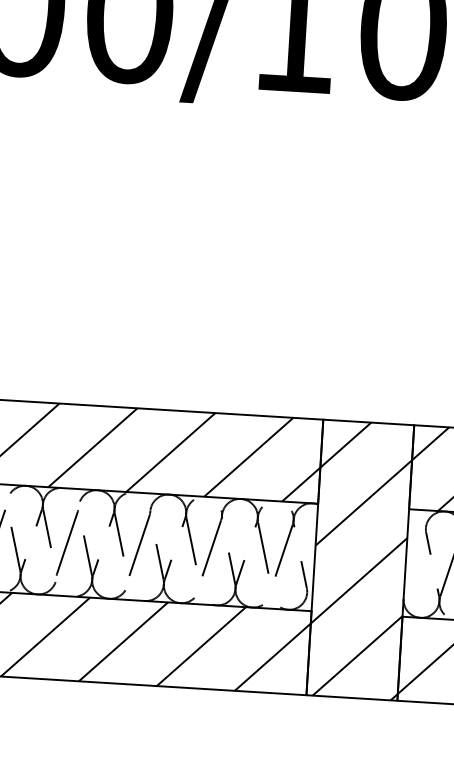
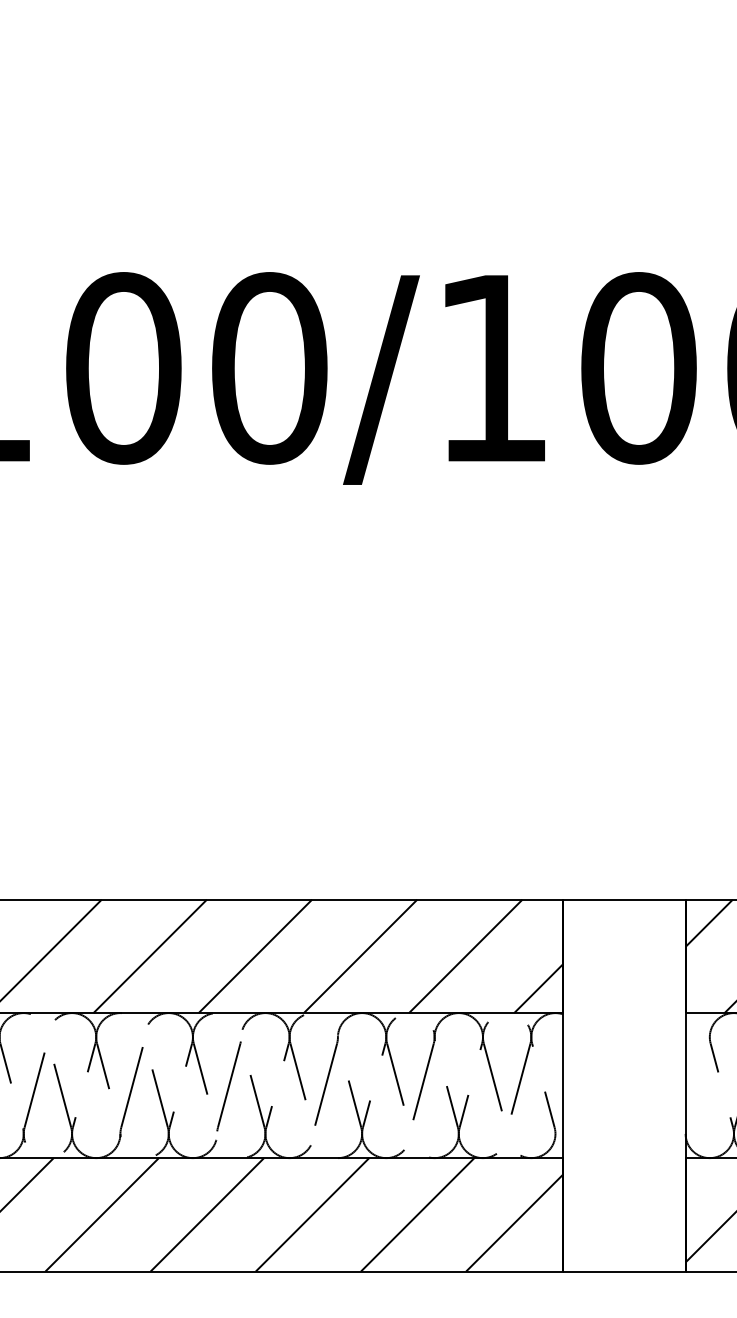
hatch: (359, 560) -> (623, 1085), removed

